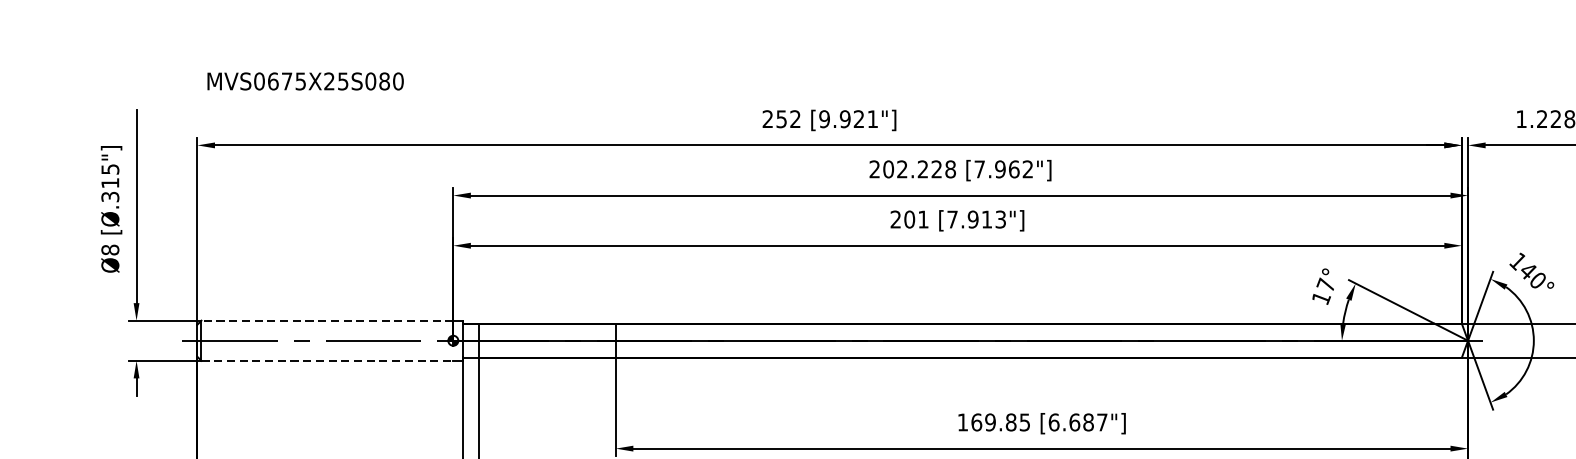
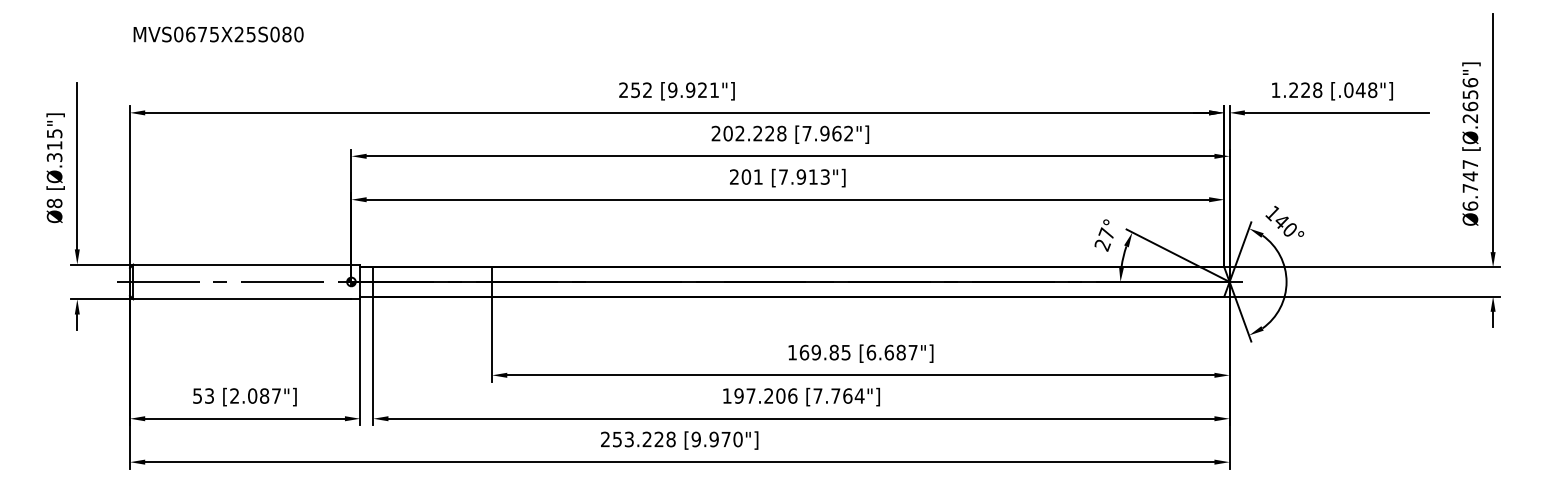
text: (305, 81) -> (218, 34), moved
text: (1321, 298) -> (1102, 245), 17° -> 27°
line: (327, 320) -> (242, 264), dashed -> solid
line: (327, 361) -> (242, 299), dashed -> solid

